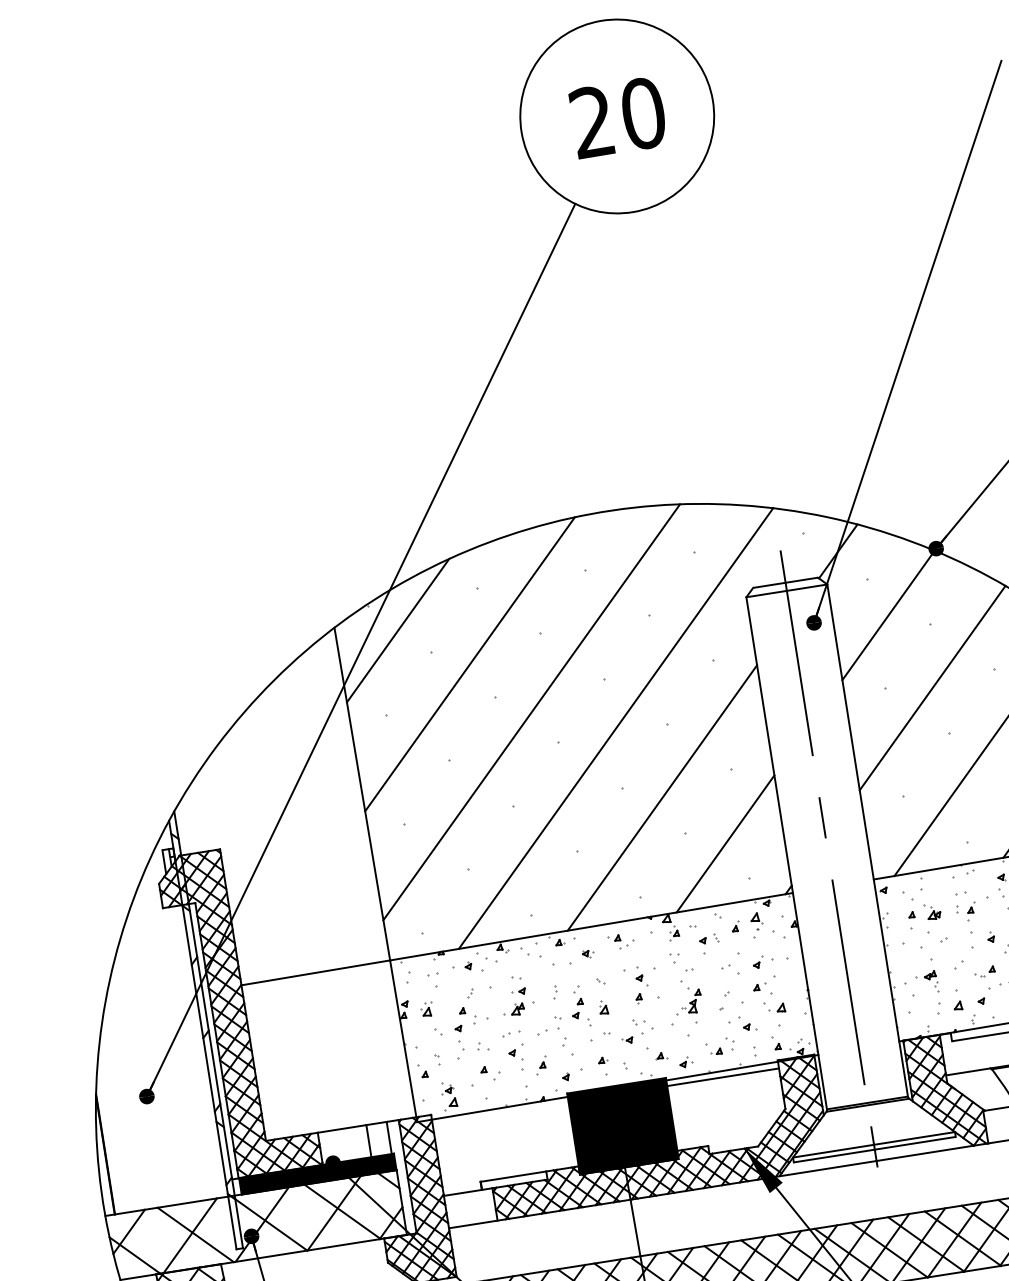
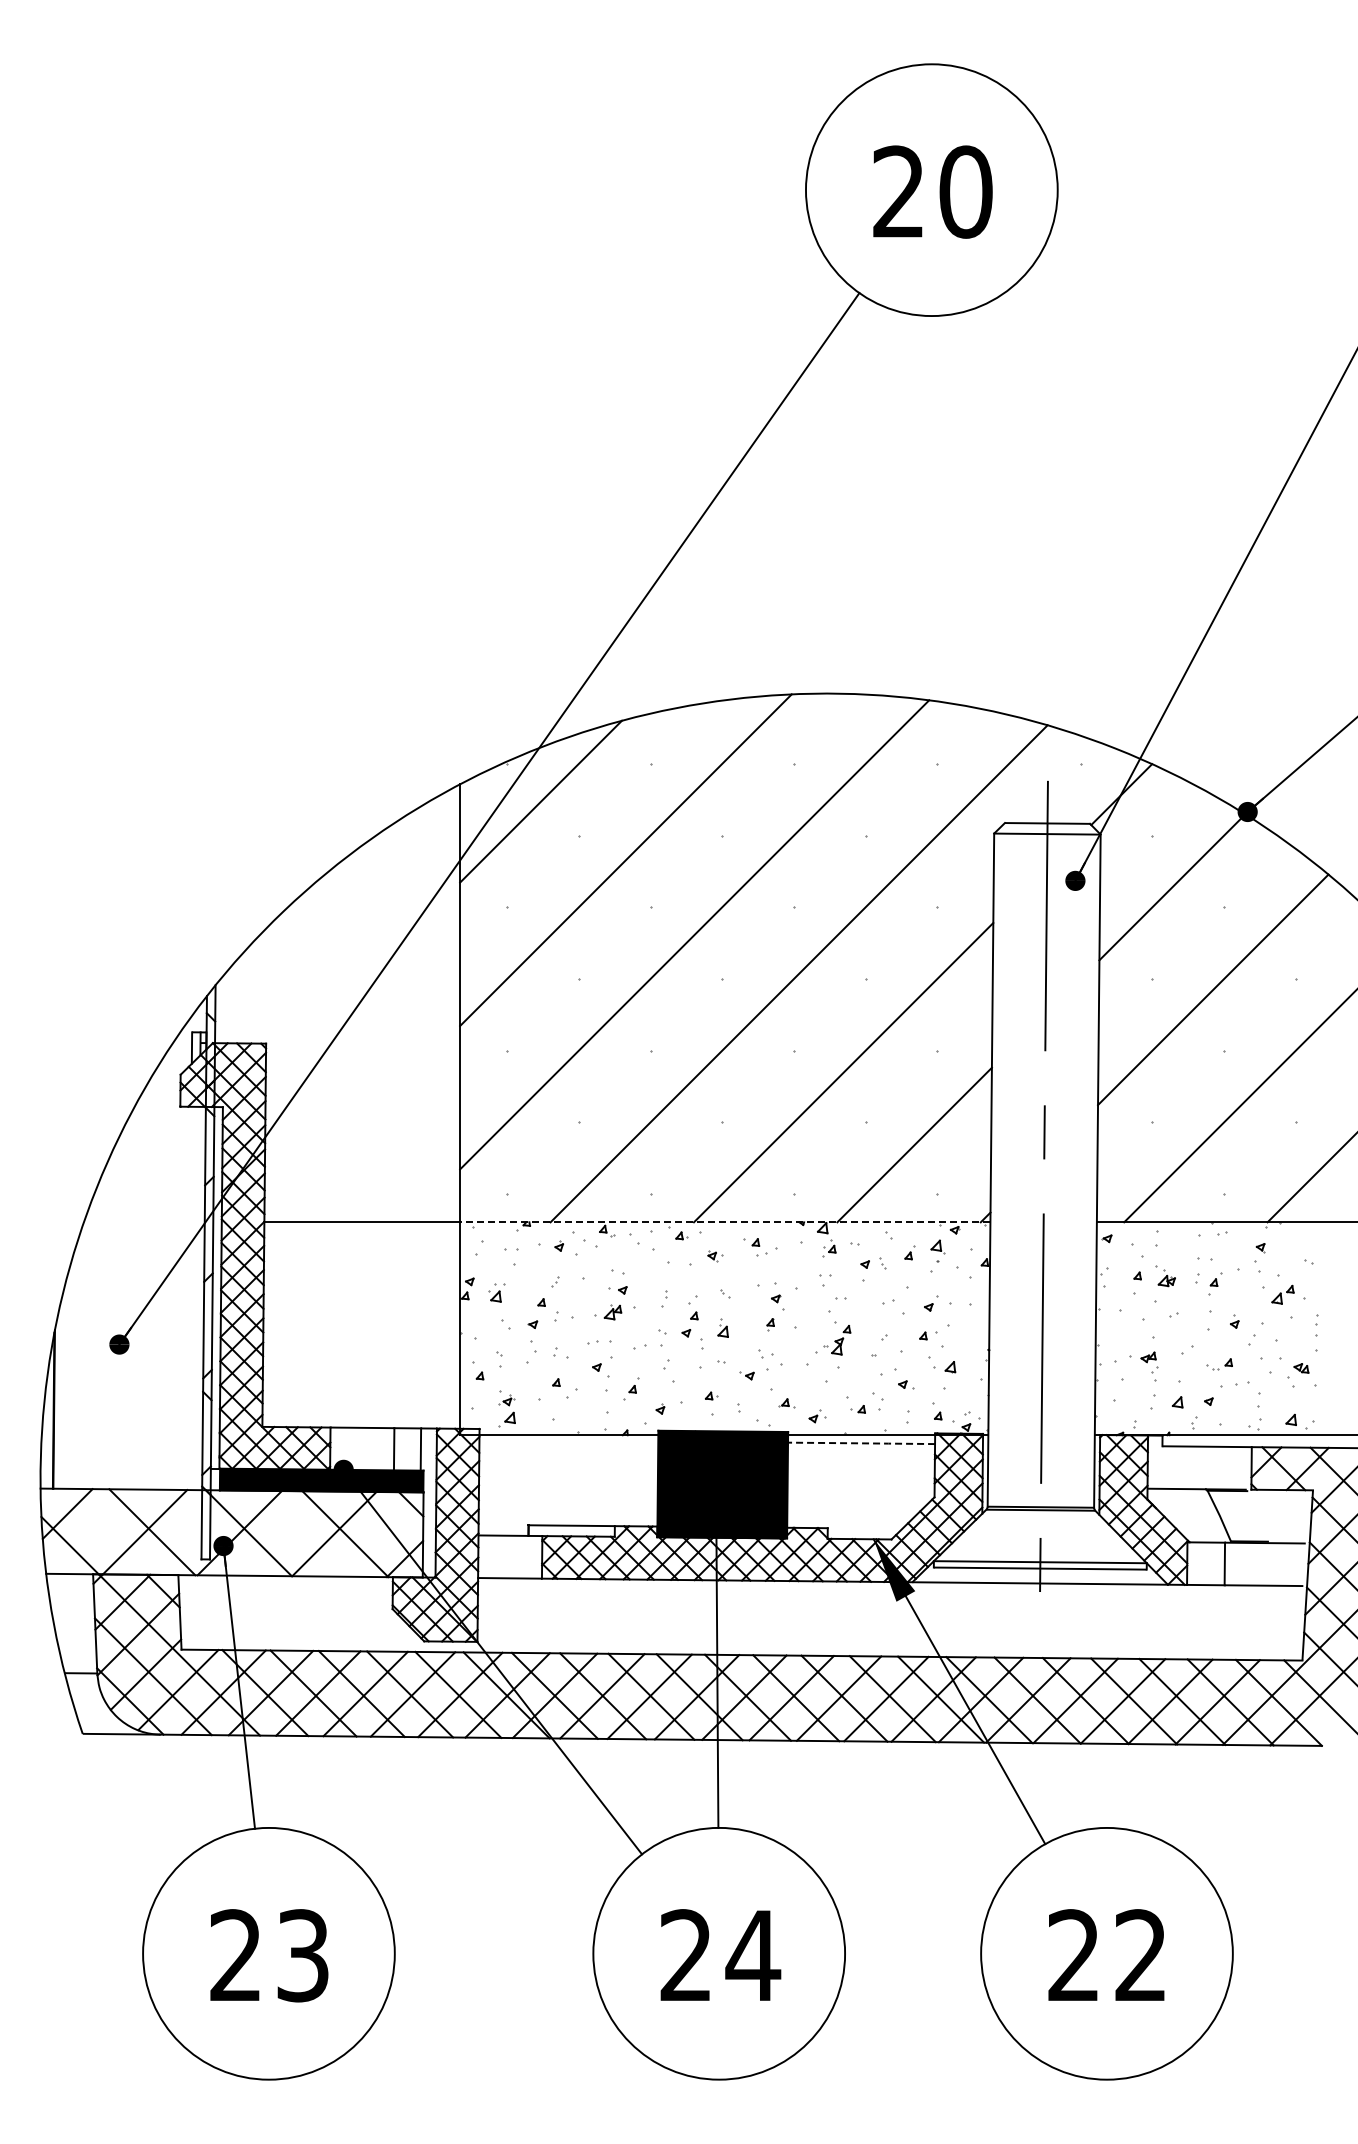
line: (590, 926) -> (724, 1222), solid -> dashed
line: (723, 1077) -> (861, 1443), solid -> dashed

